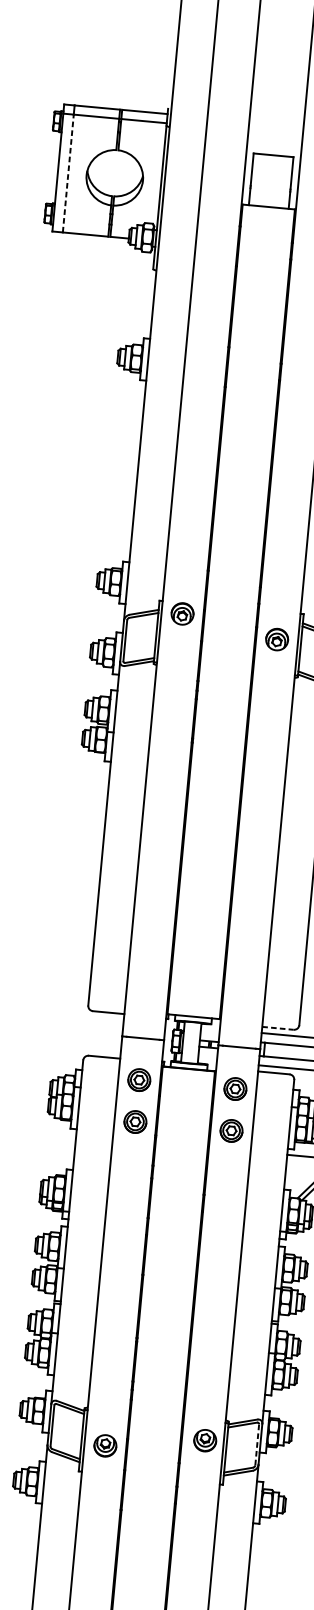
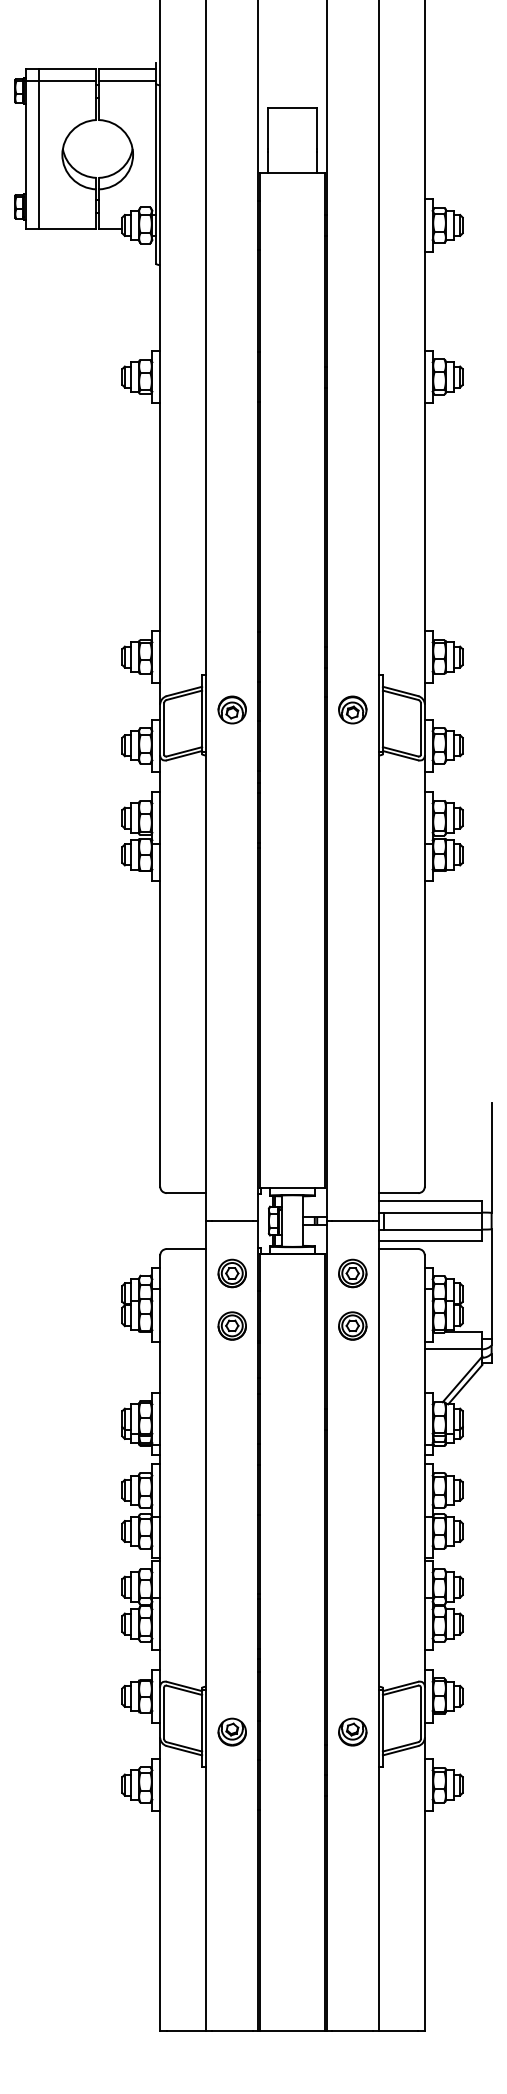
line: (68, 173) -> (39, 154), dashed -> solid
part: (181, 613) -> (231, 709), moved
line: (277, 1028) -> (398, 1193), dashed -> solid
part: (205, 1440) -> (352, 1731), moved
line: (256, 1444) -> (420, 1713), dashed -> solid

